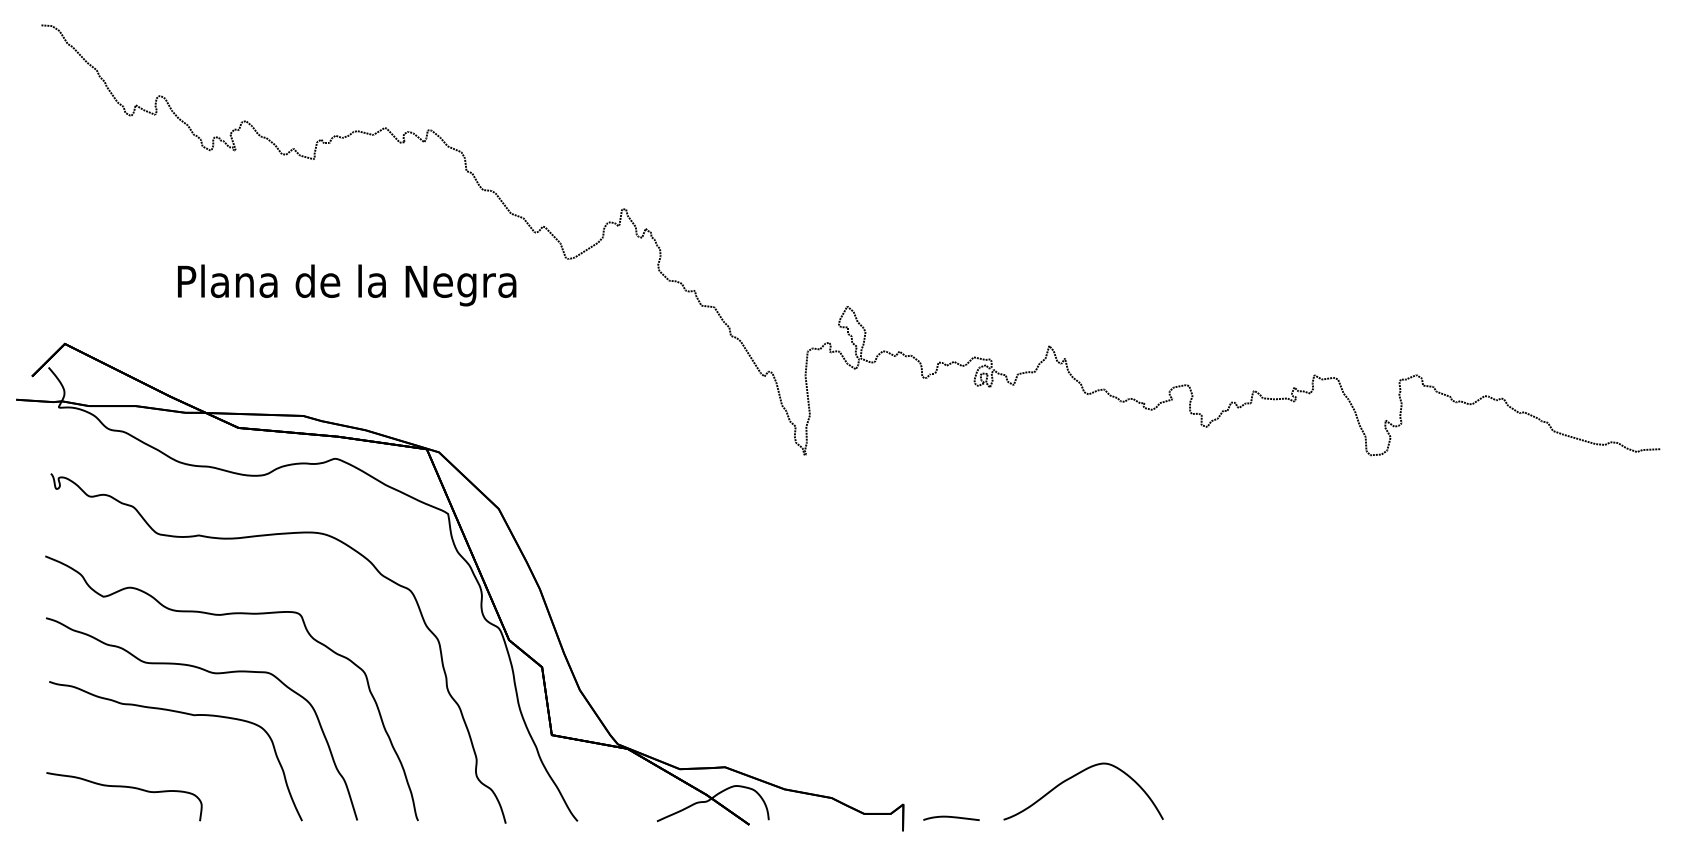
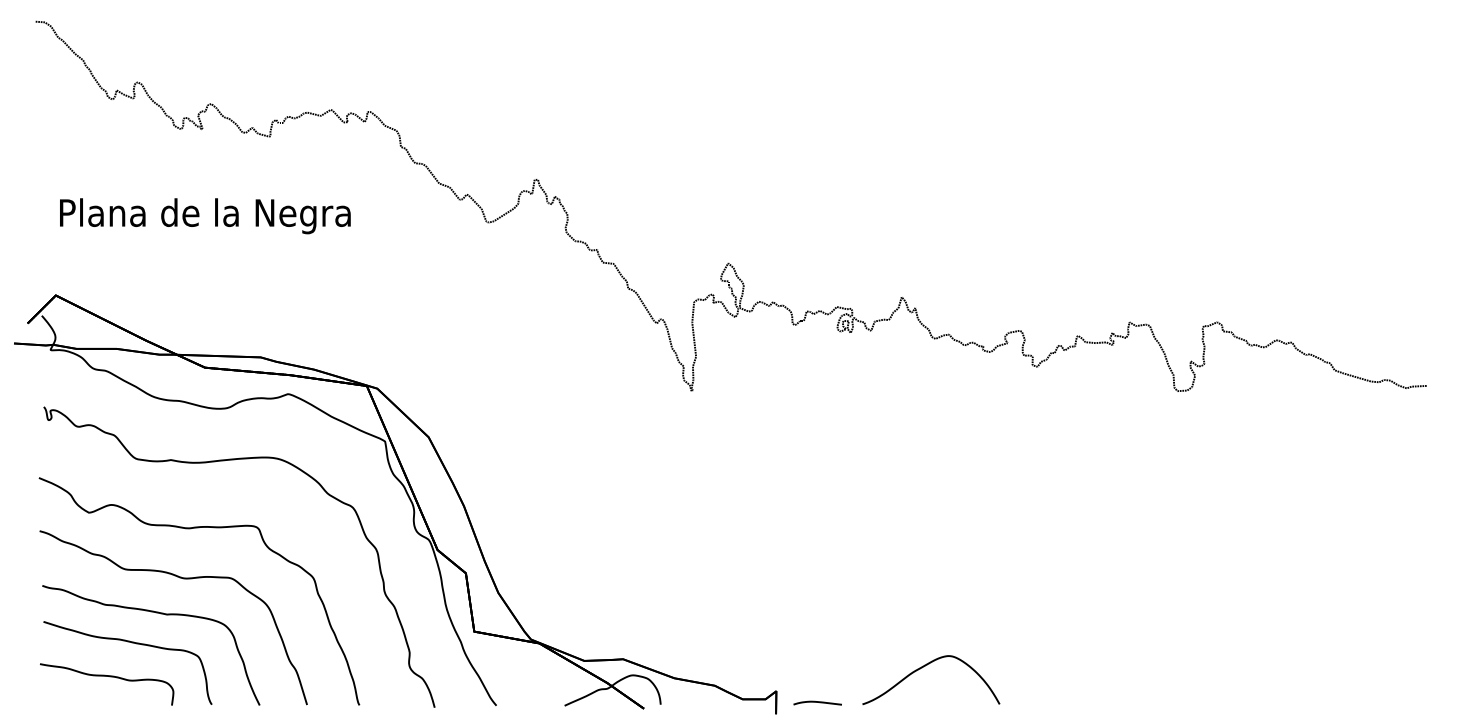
text: (347, 285) -> (205, 216), moved
part: (152, 748) -> (131, 643), added

